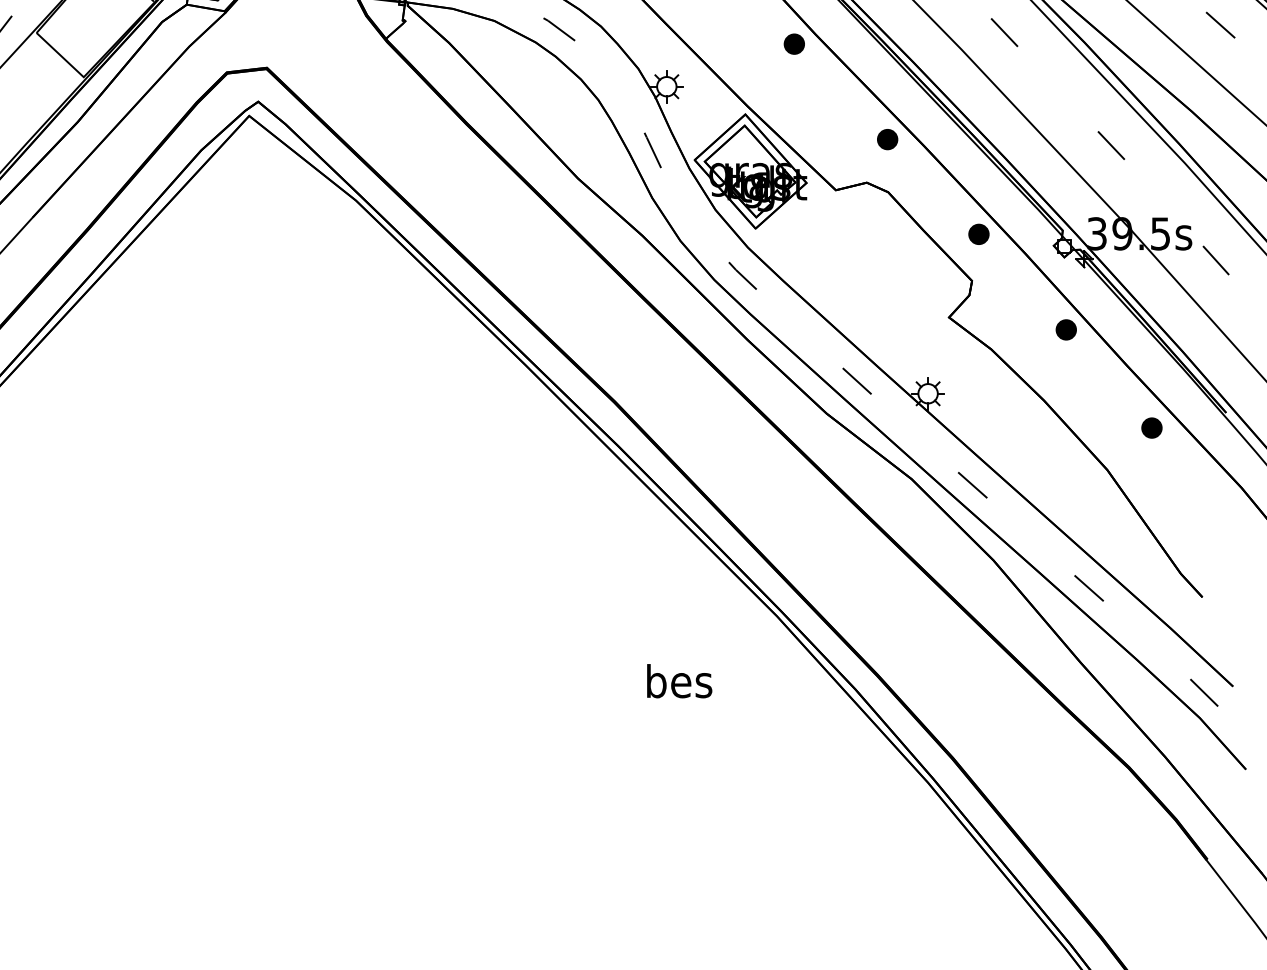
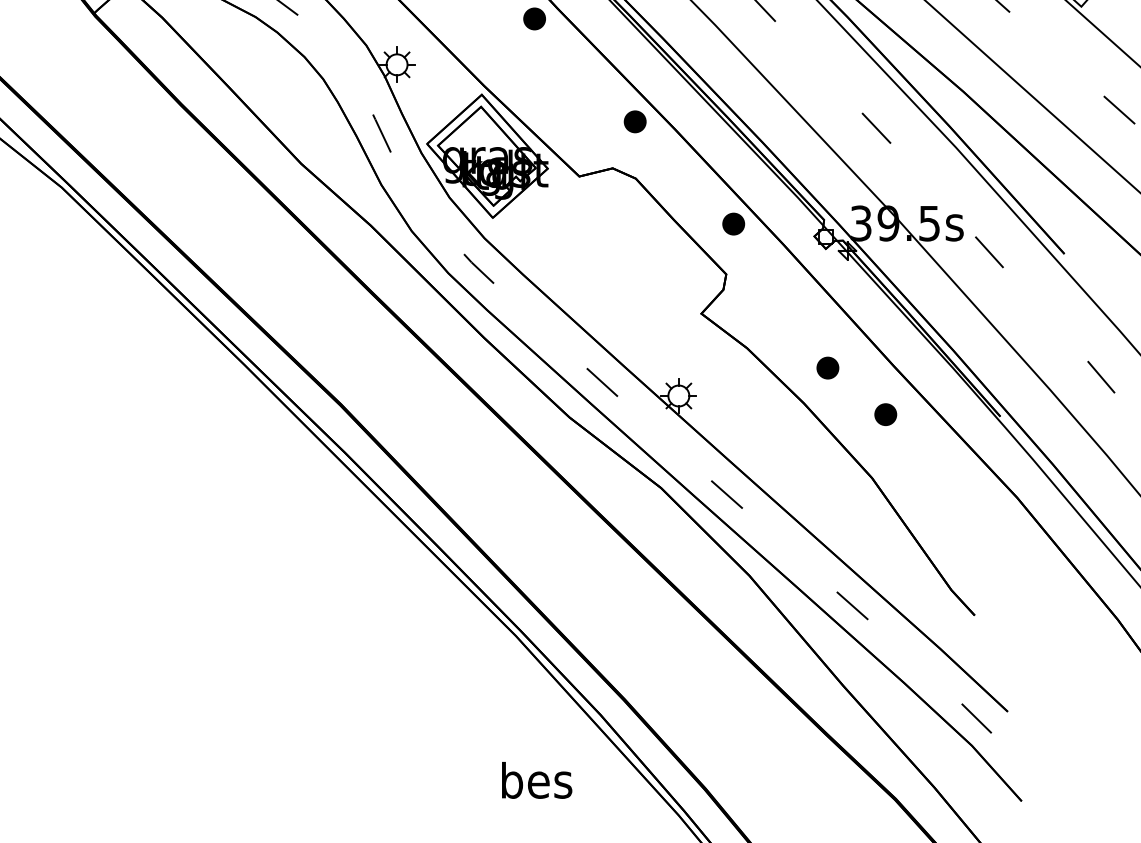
part: (1065, 329) -> (827, 367), moved
part: (1151, 427) -> (885, 414), moved
text: (679, 681) -> (536, 780), moved

